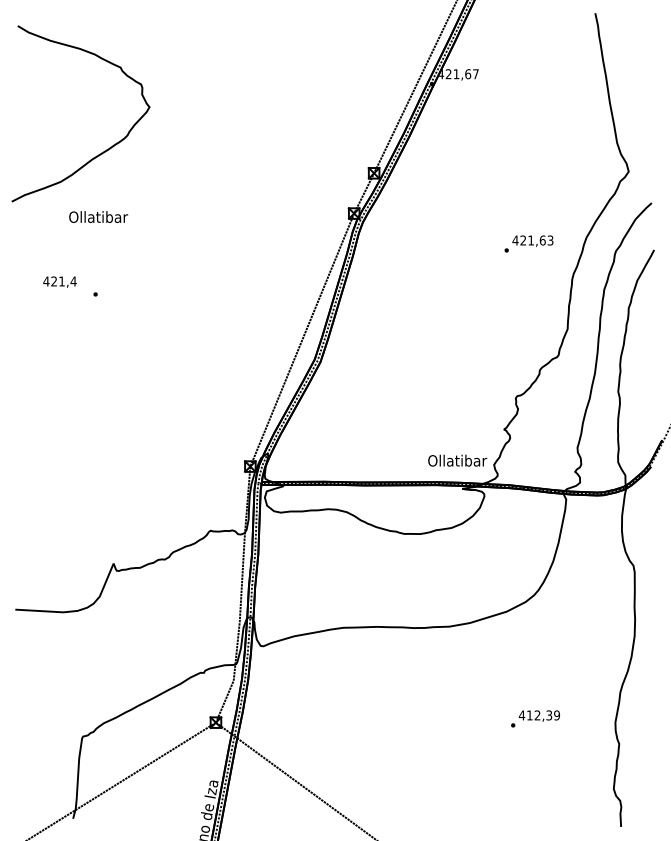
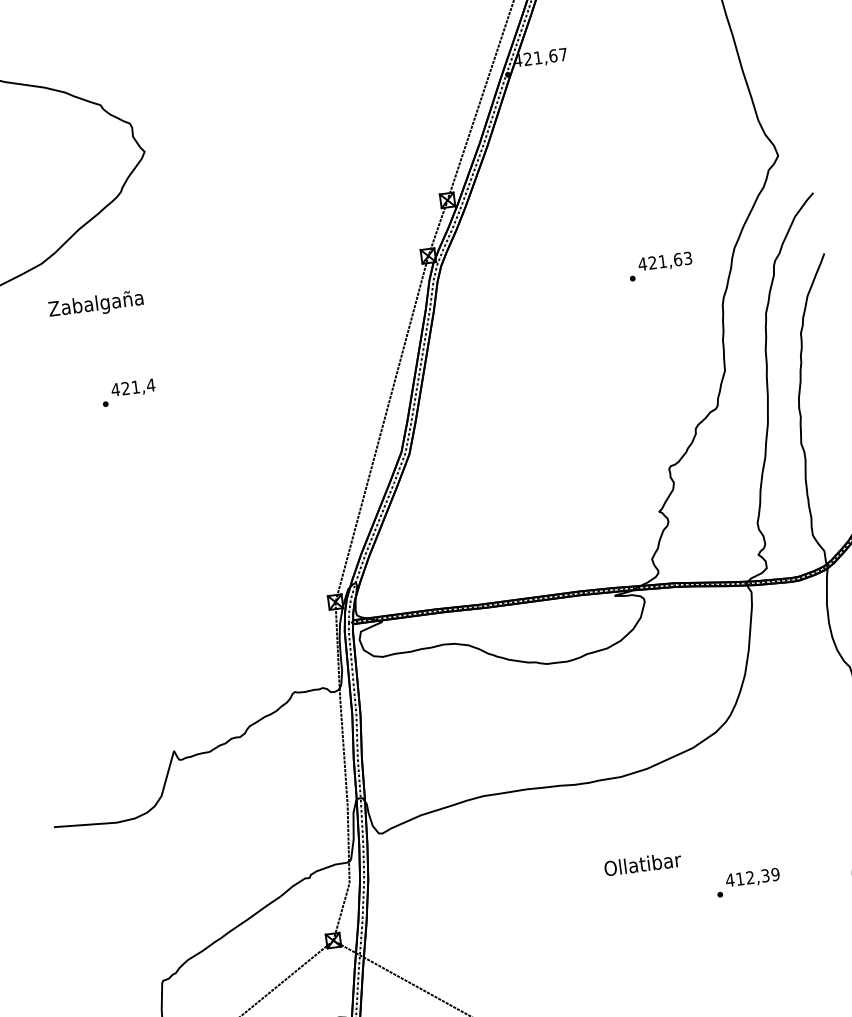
text: (97, 217) -> (95, 303), Ollatibar -> Zabalgaña
text: (59, 281) -> (132, 387), moved
text: (457, 460) -> (642, 863), moved

